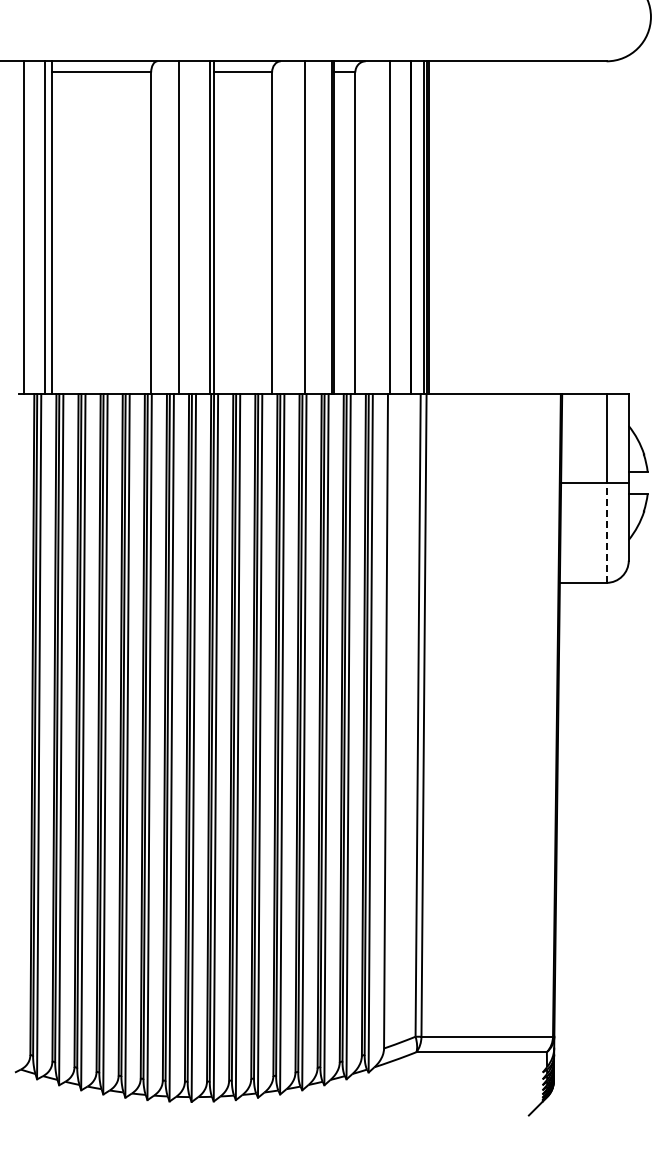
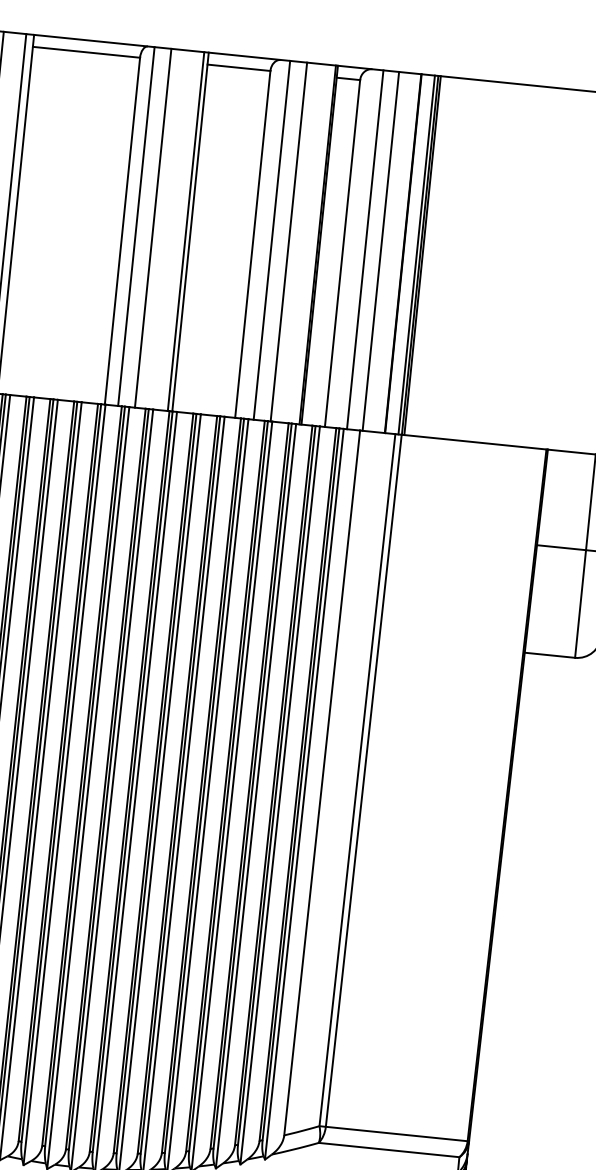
line: (163, 227) -> (136, 226), added
line: (289, 227) -> (272, 240), added
line: (375, 227) -> (364, 249), added
line: (606, 532) -> (580, 603), dashed -> solid

